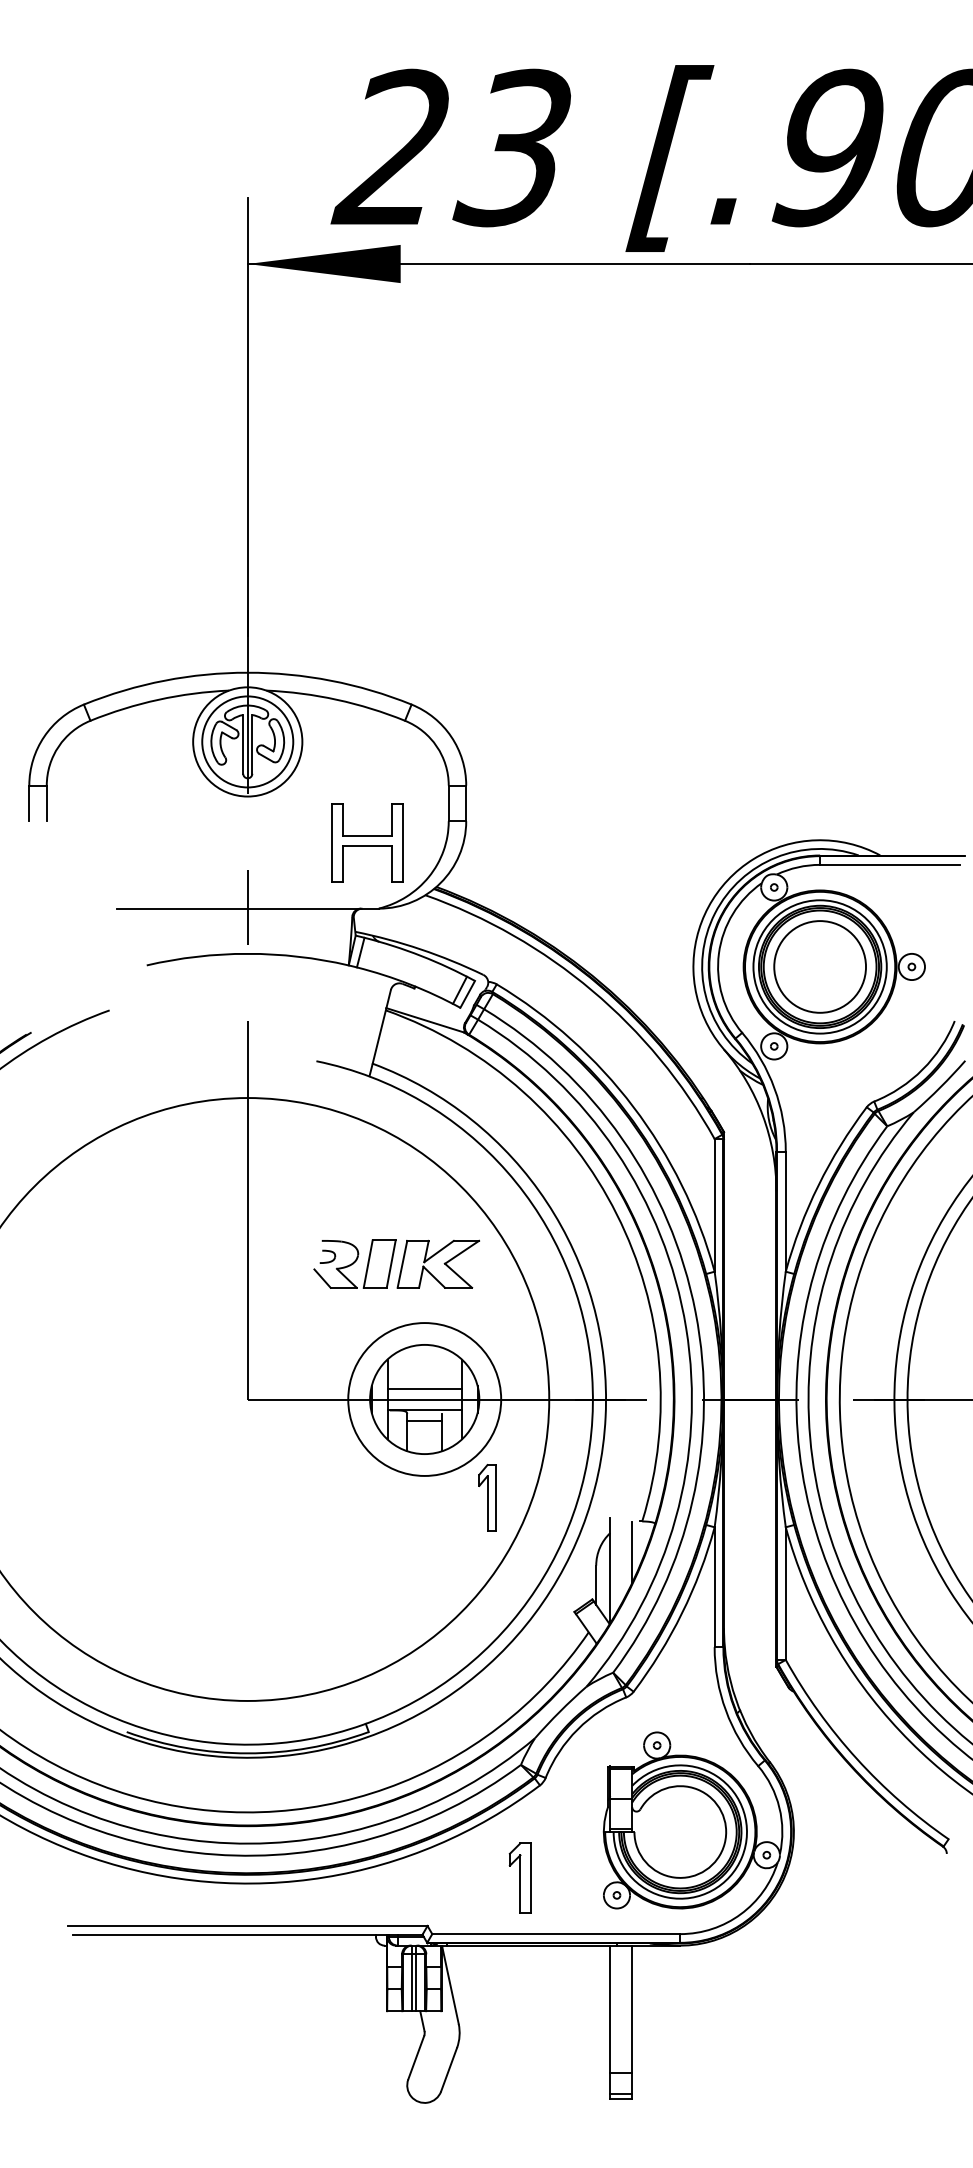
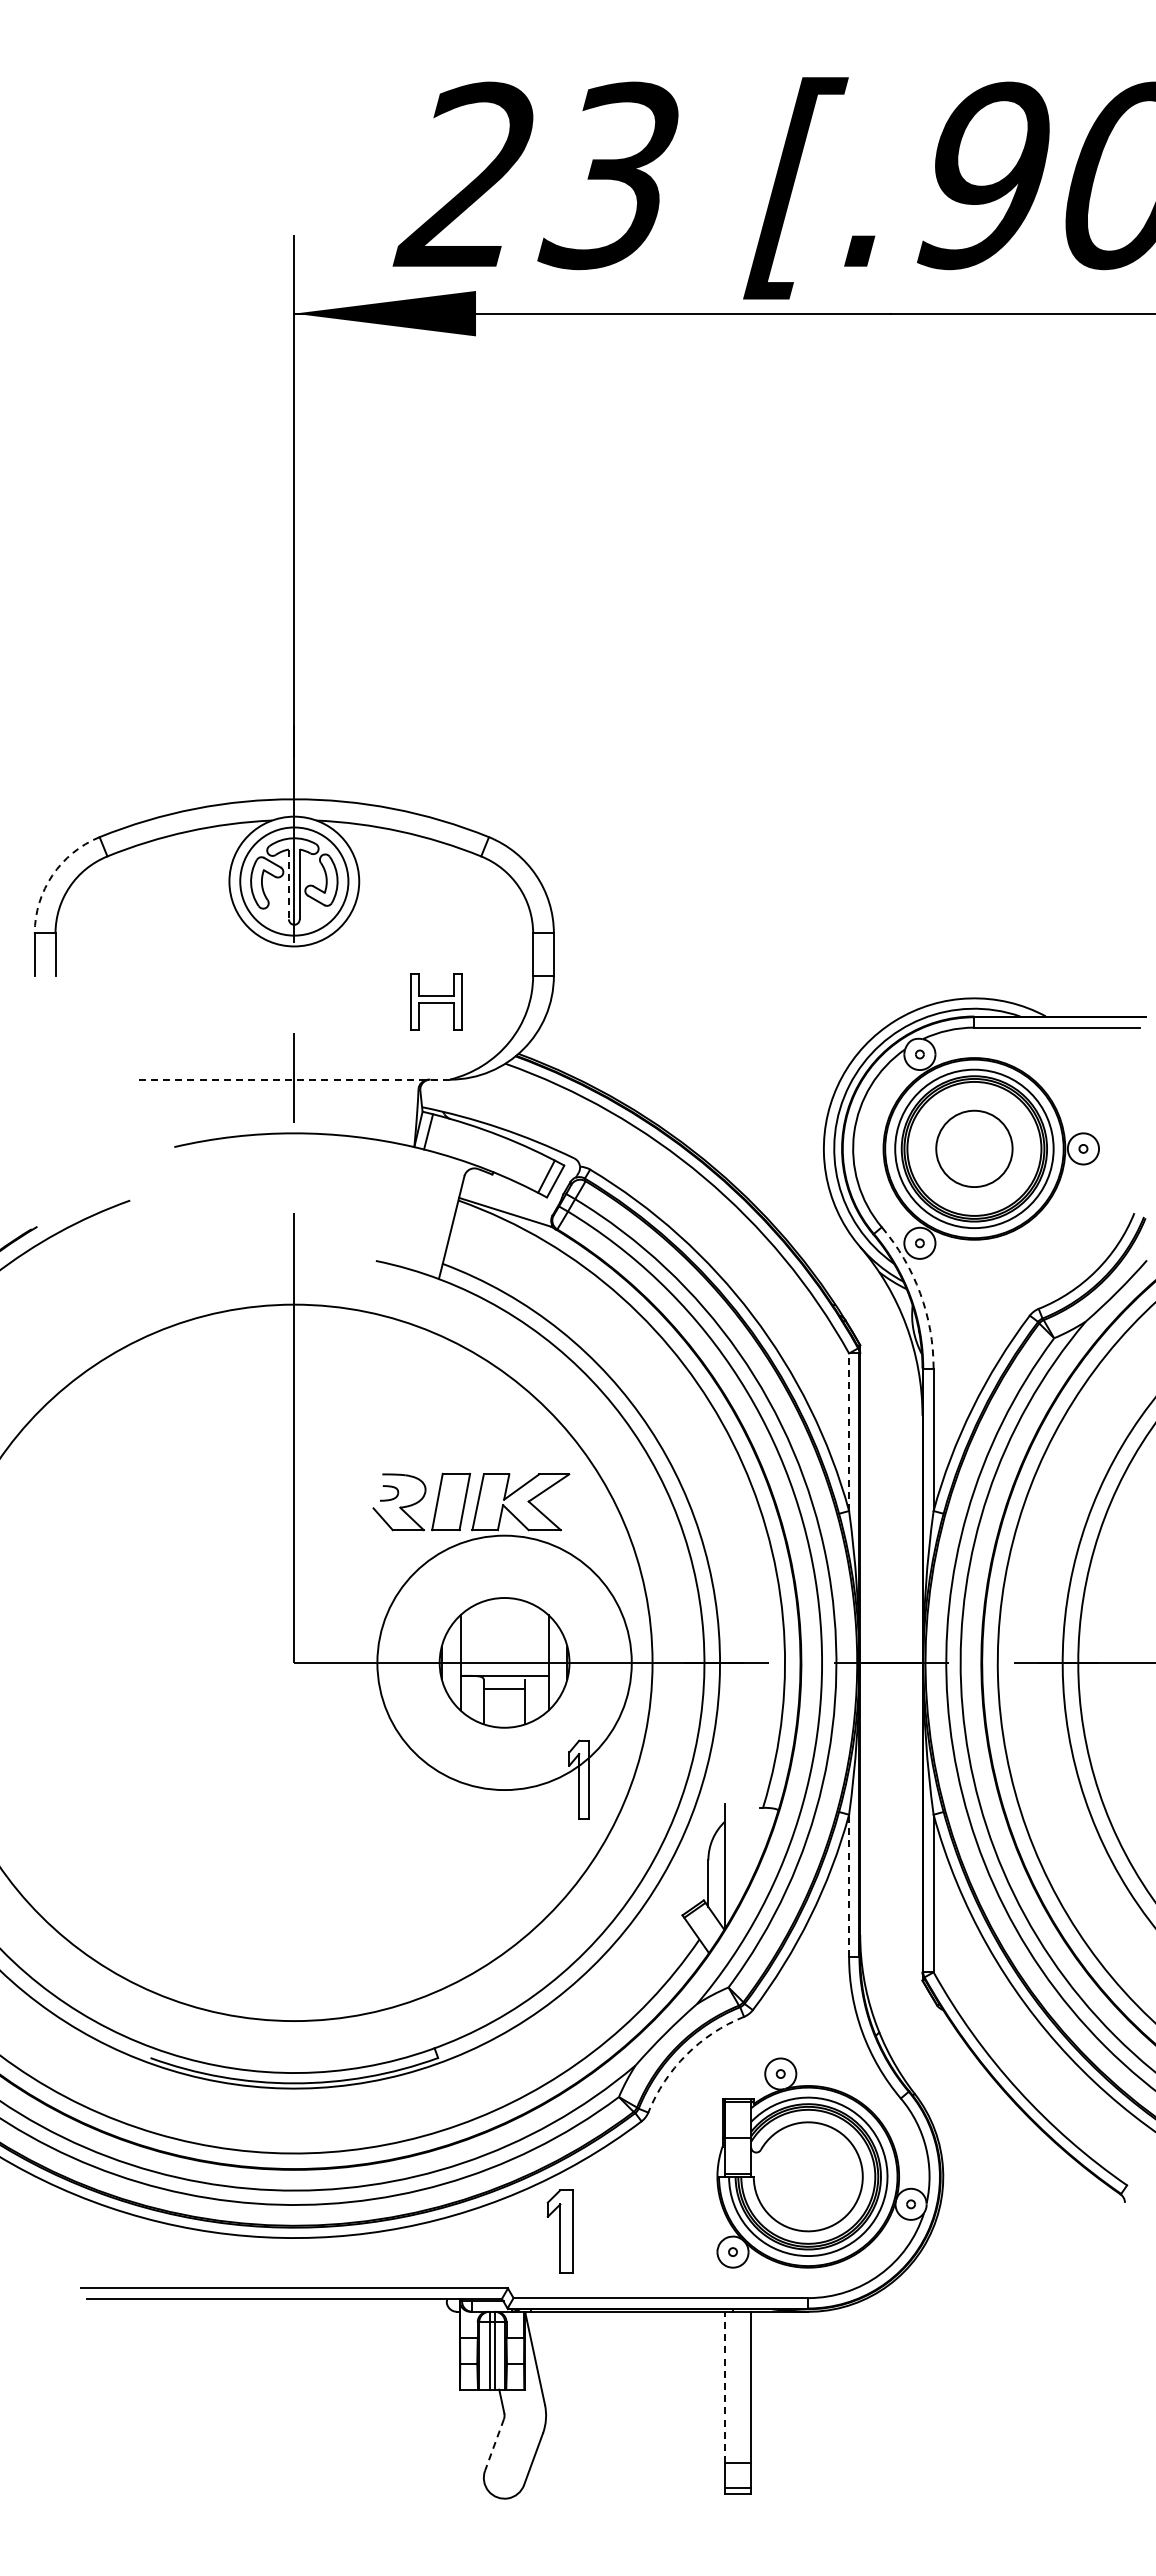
arc: (44, 736) -> (52, 875), solid -> dashed
line: (242, 744) -> (288, 884), solid -> dashed
part: (367, 842) -> (436, 1001), size x0.6
line: (247, 908) -> (294, 1079), solid -> dashed
circle: (819, 966) -> (973, 1148), size x0.7
arc: (774, 1088) -> (920, 1293), solid -> dashed
line: (714, 1205) -> (849, 1432), solid -> dashed
line: (424, 1388) -> (504, 1649), removed
circle: (424, 1399) -> (504, 1662), size x1.4
line: (632, 1552) -> (751, 1844), removed
line: (714, 1586) -> (849, 1885), solid -> dashed
arc: (577, 1729) -> (686, 2054), solid -> dashed
part: (519, 1878) -> (559, 2231), moved
line: (610, 2009) -> (725, 2387), solid -> dashed
line: (416, 2058) -> (494, 2445), solid -> dashed

